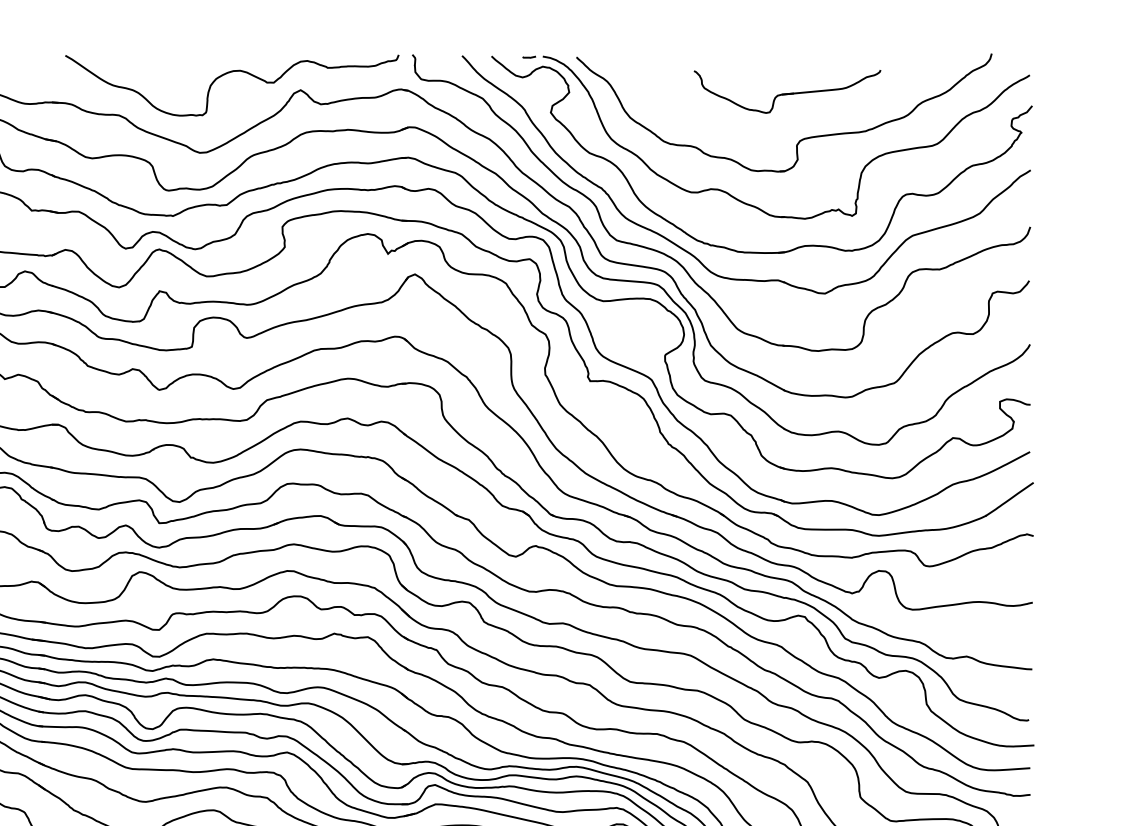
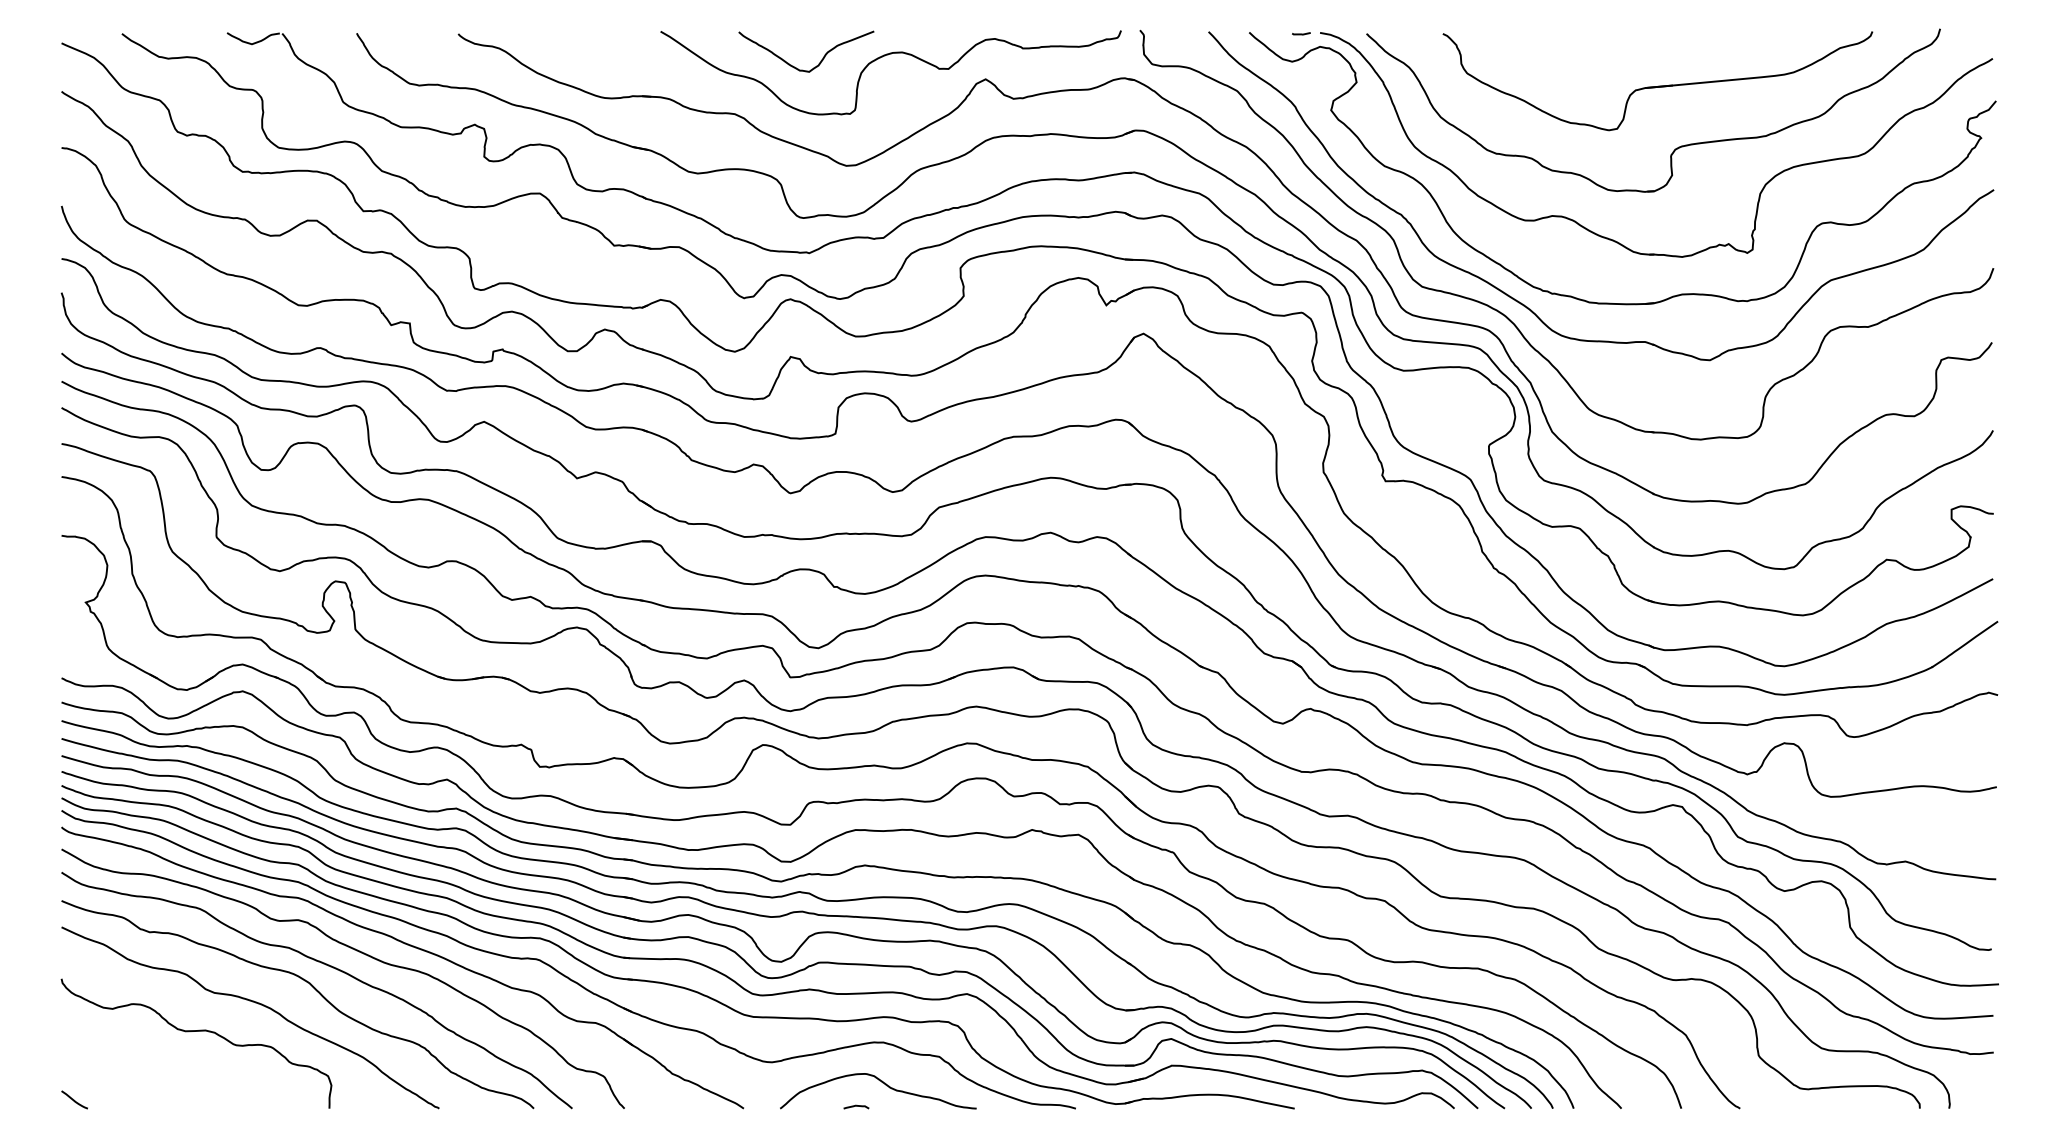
curve: (181, 76) -> (820, 60), added
part: (787, 91) -> (1657, 81), size x1.67

